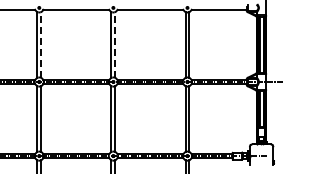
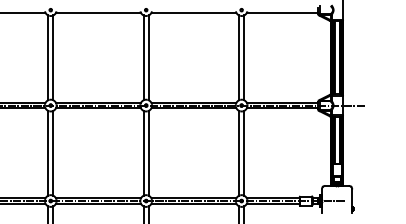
line: (41, 44) -> (53, 57), dashed -> solid
line: (115, 44) -> (148, 57), dashed -> solid

